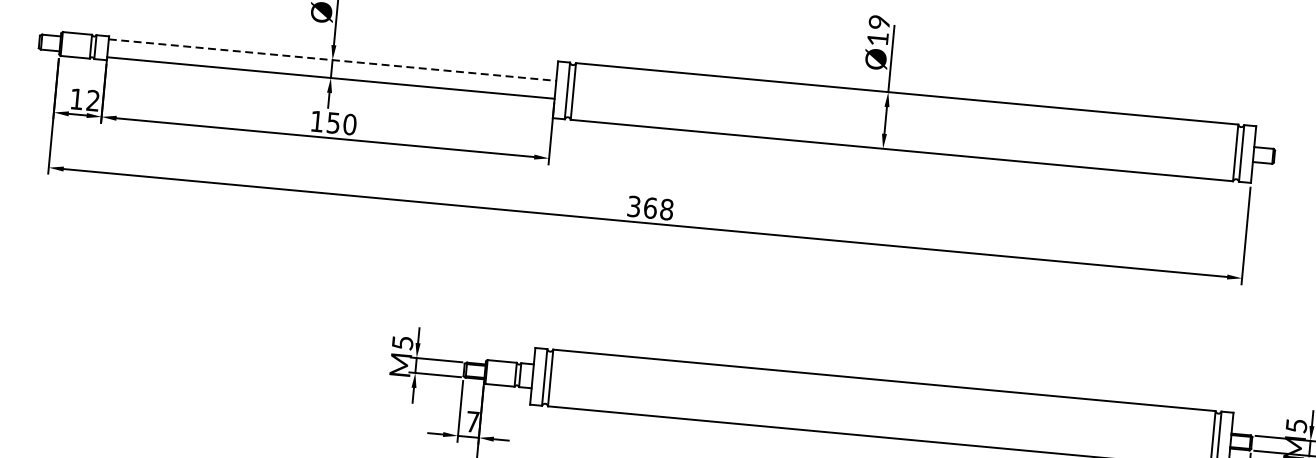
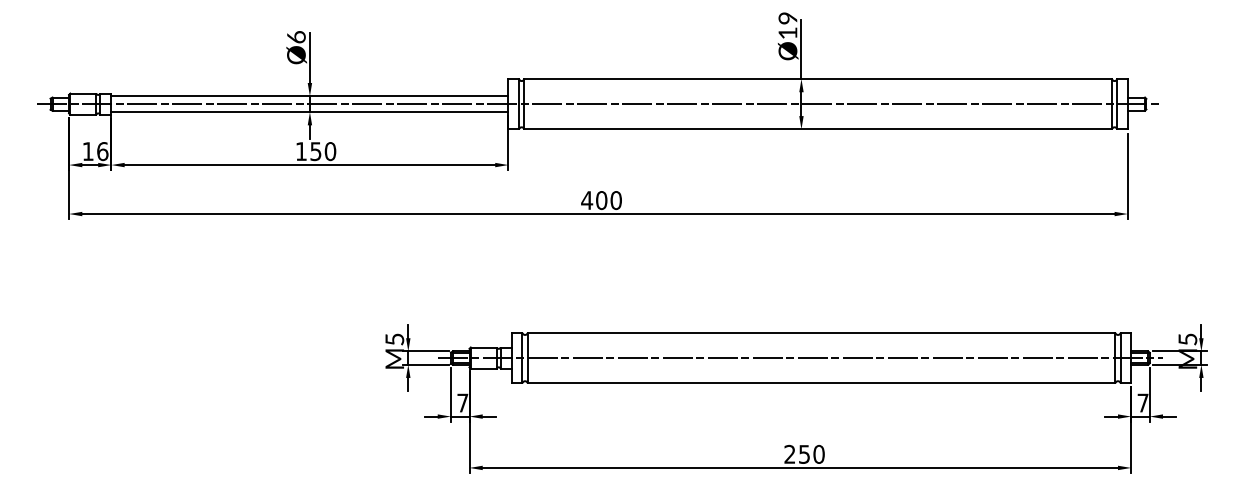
line: (332, 60) -> (309, 96), dashed -> solid
line: (656, 99) -> (598, 104), added
text: (92, 100) -> (102, 151), 12 -> 16
text: (650, 208) -> (601, 200), 368 -> 400
line: (858, 406) -> (800, 358), added

